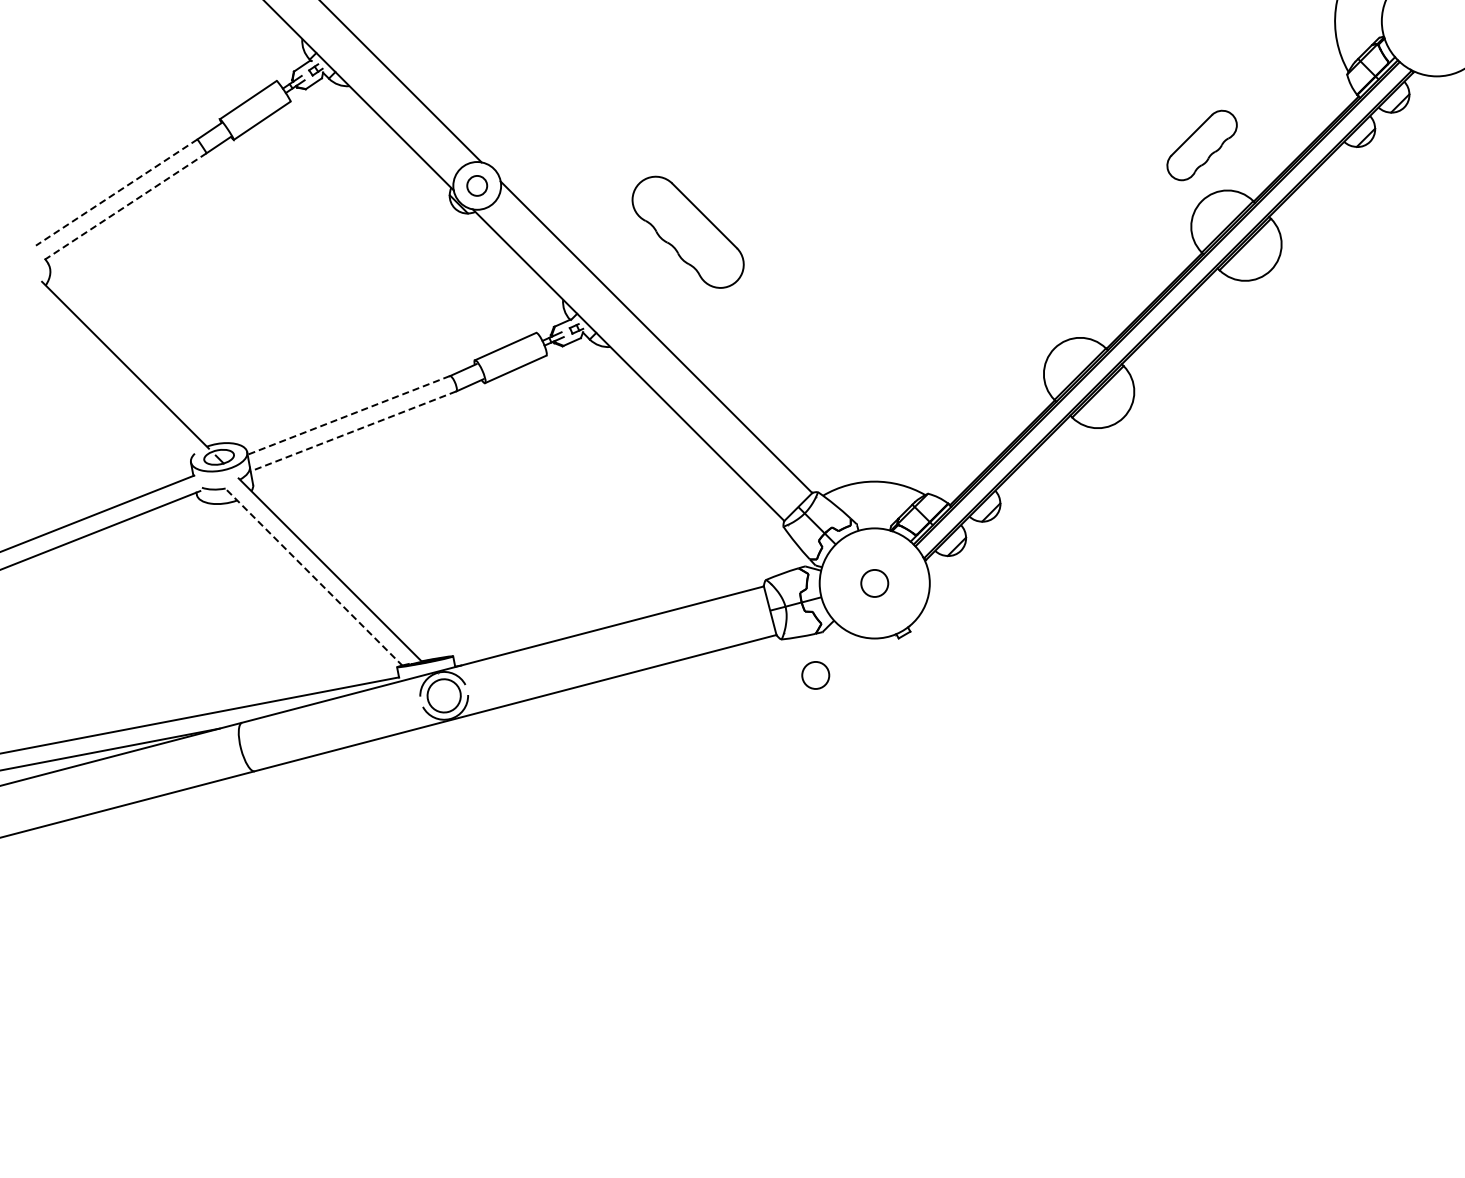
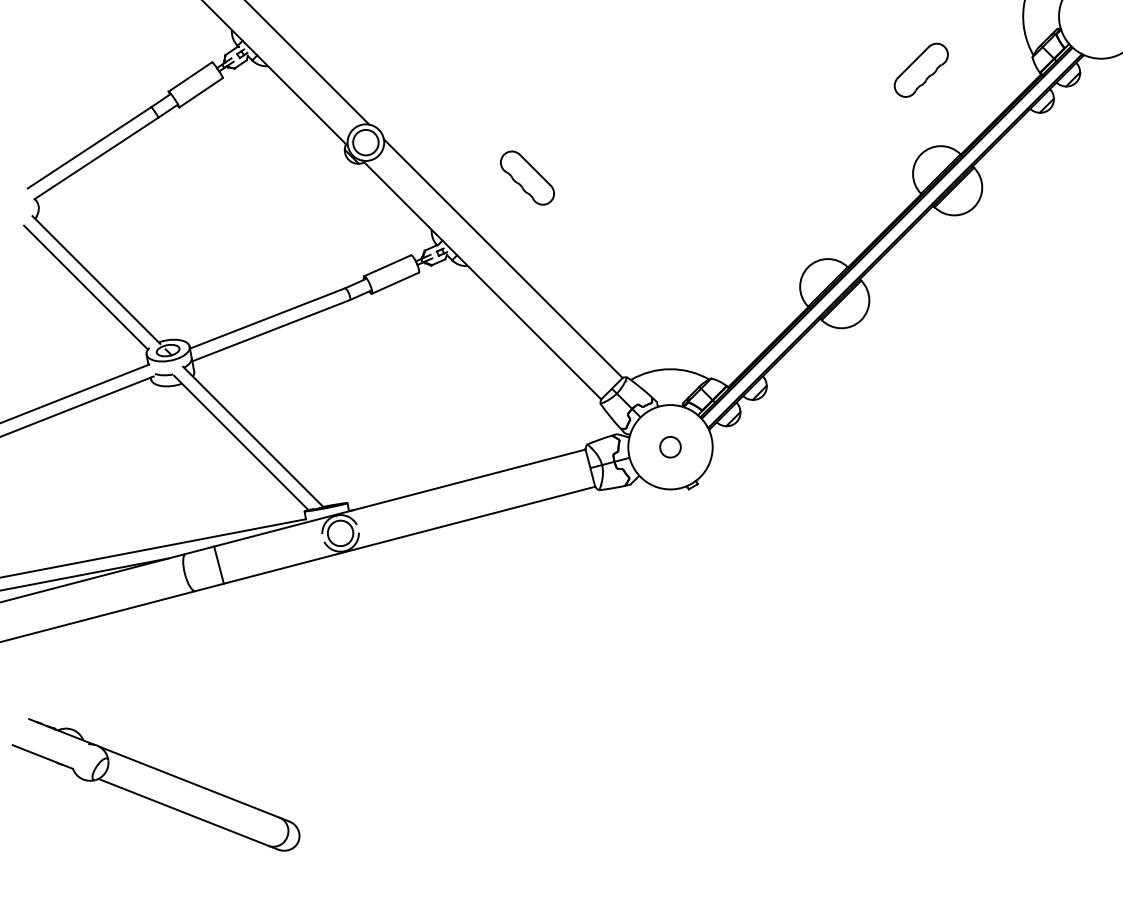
part: (1201, 145) -> (920, 70), moved
circle: (476, 185) -> (365, 142), size x1.67
line: (116, 192) -> (89, 147), dashed -> solid
line: (125, 206) -> (96, 158), dashed -> solid
part: (687, 231) -> (527, 177), size x0.62
line: (111, 375) -> (85, 287), added
line: (348, 415) -> (267, 318), dashed -> solid
line: (353, 431) -> (271, 330), dashed -> solid
line: (314, 578) -> (241, 443), dashed -> solid
circle: (815, 675) -> (625, 517), removed
line: (285, 737) -> (219, 565), added
part: (203, 1023) -> (156, 784), added

